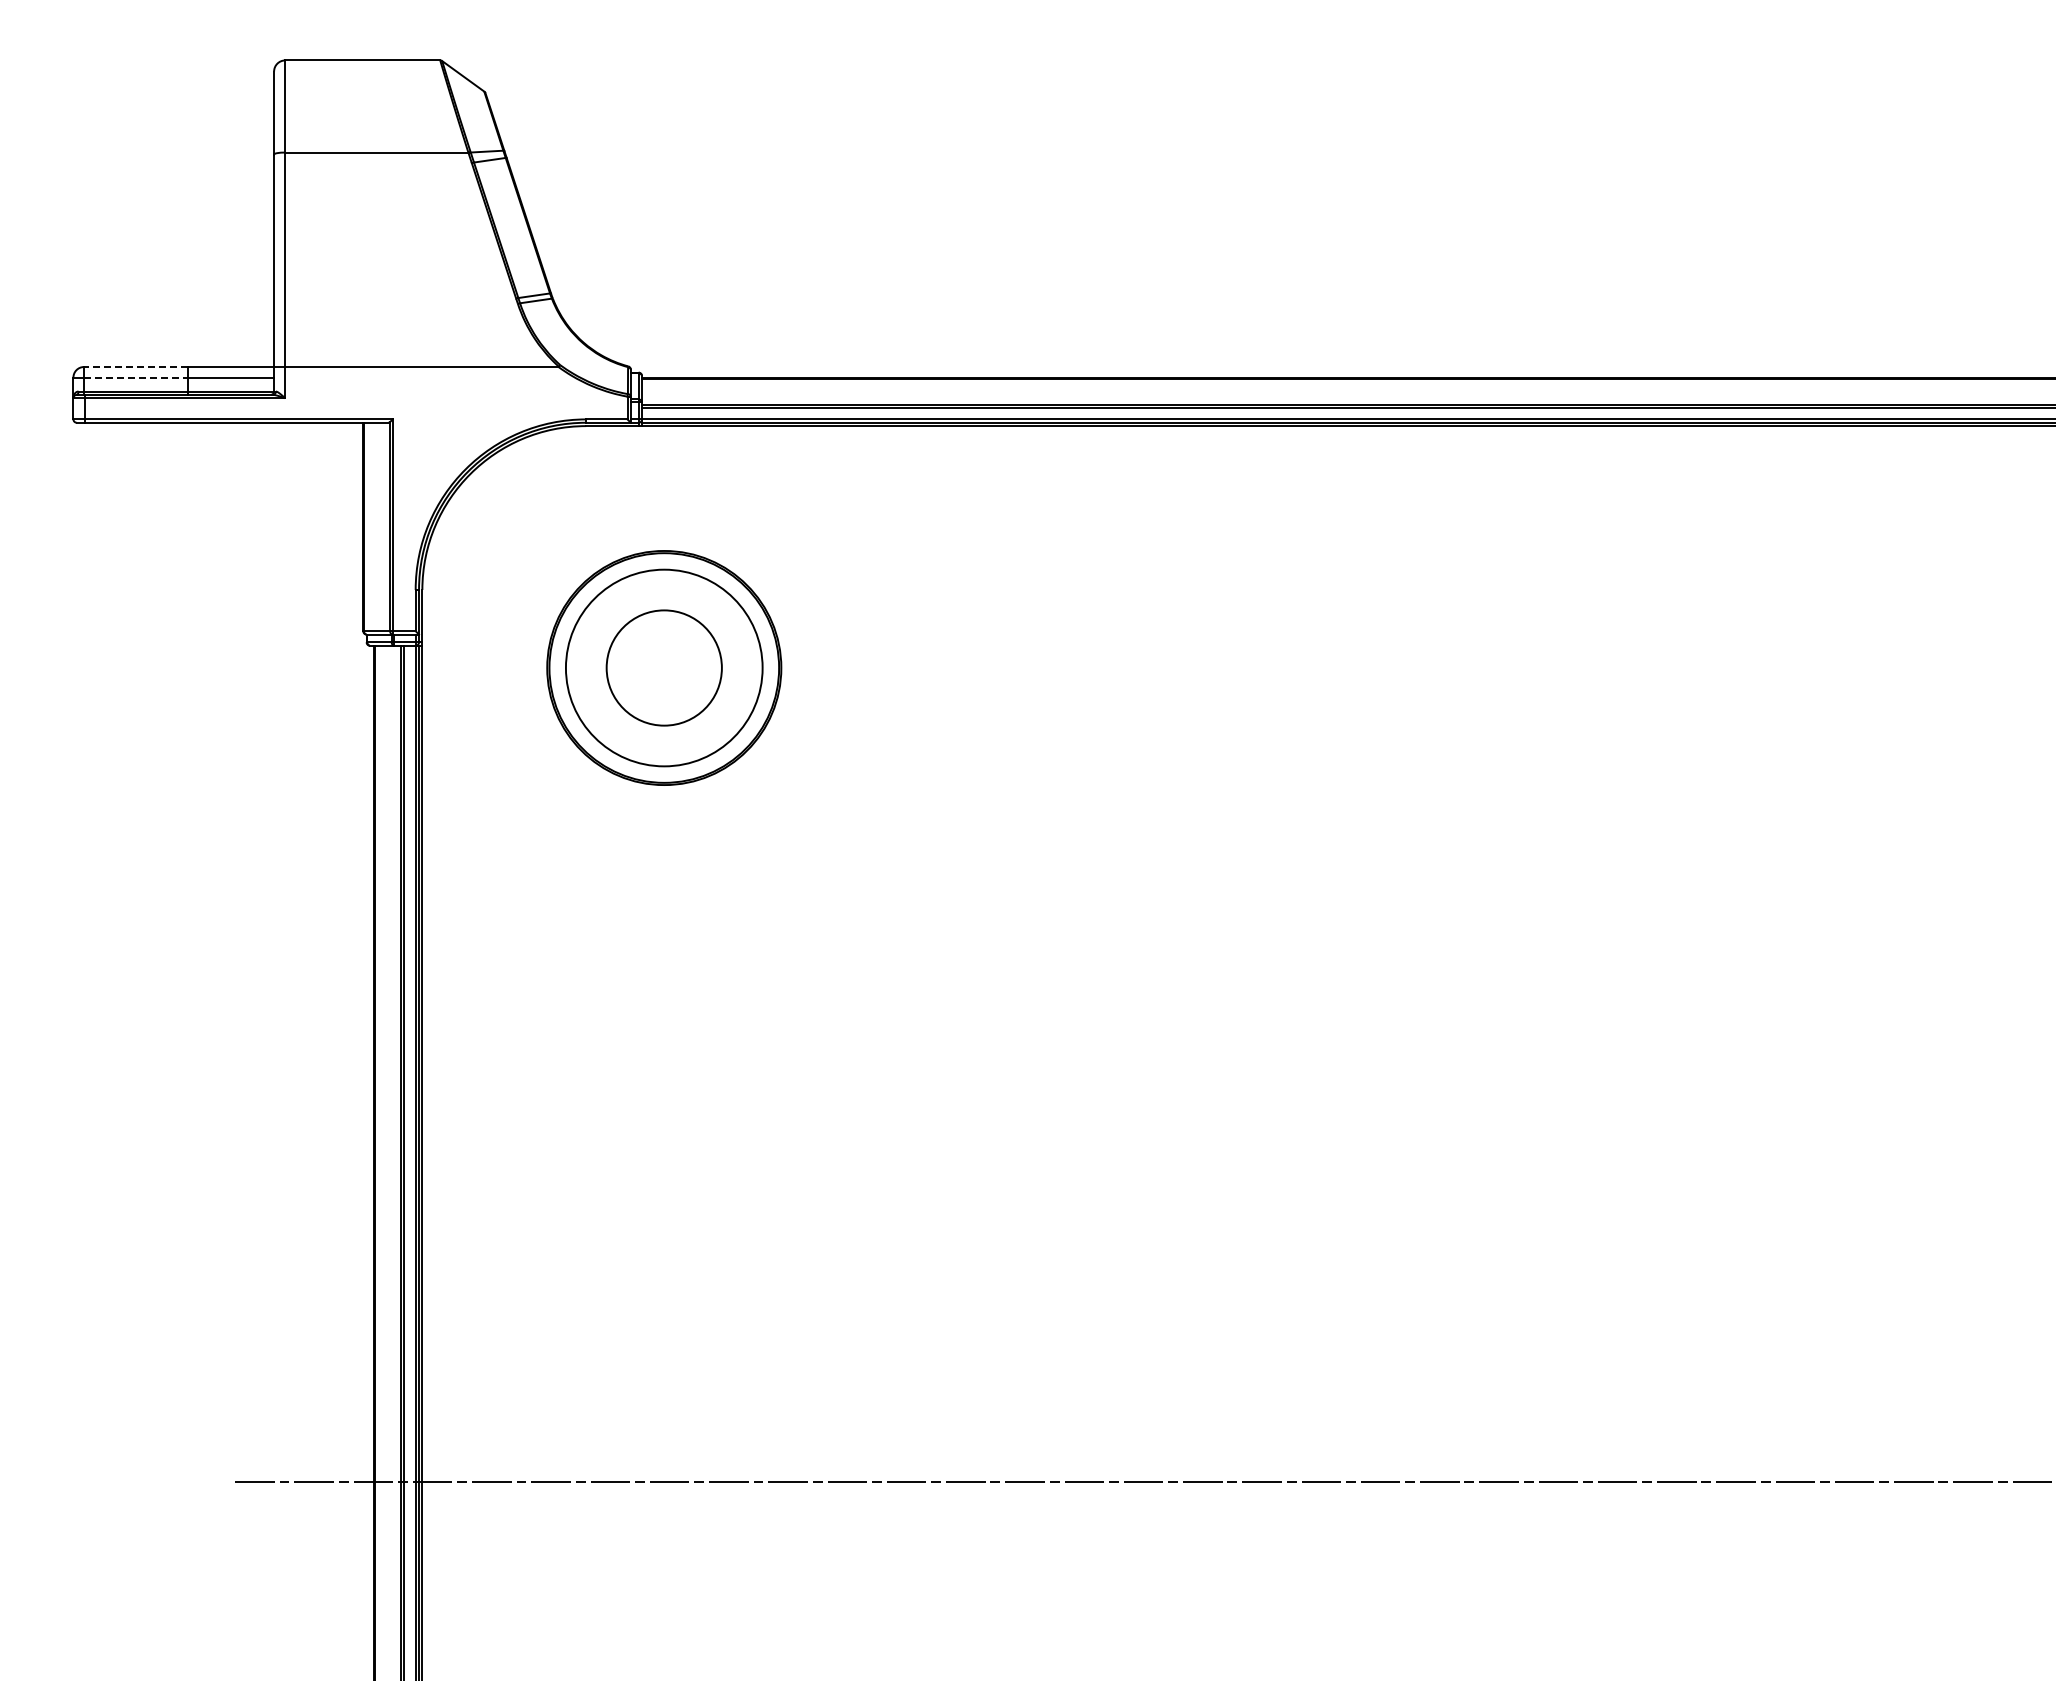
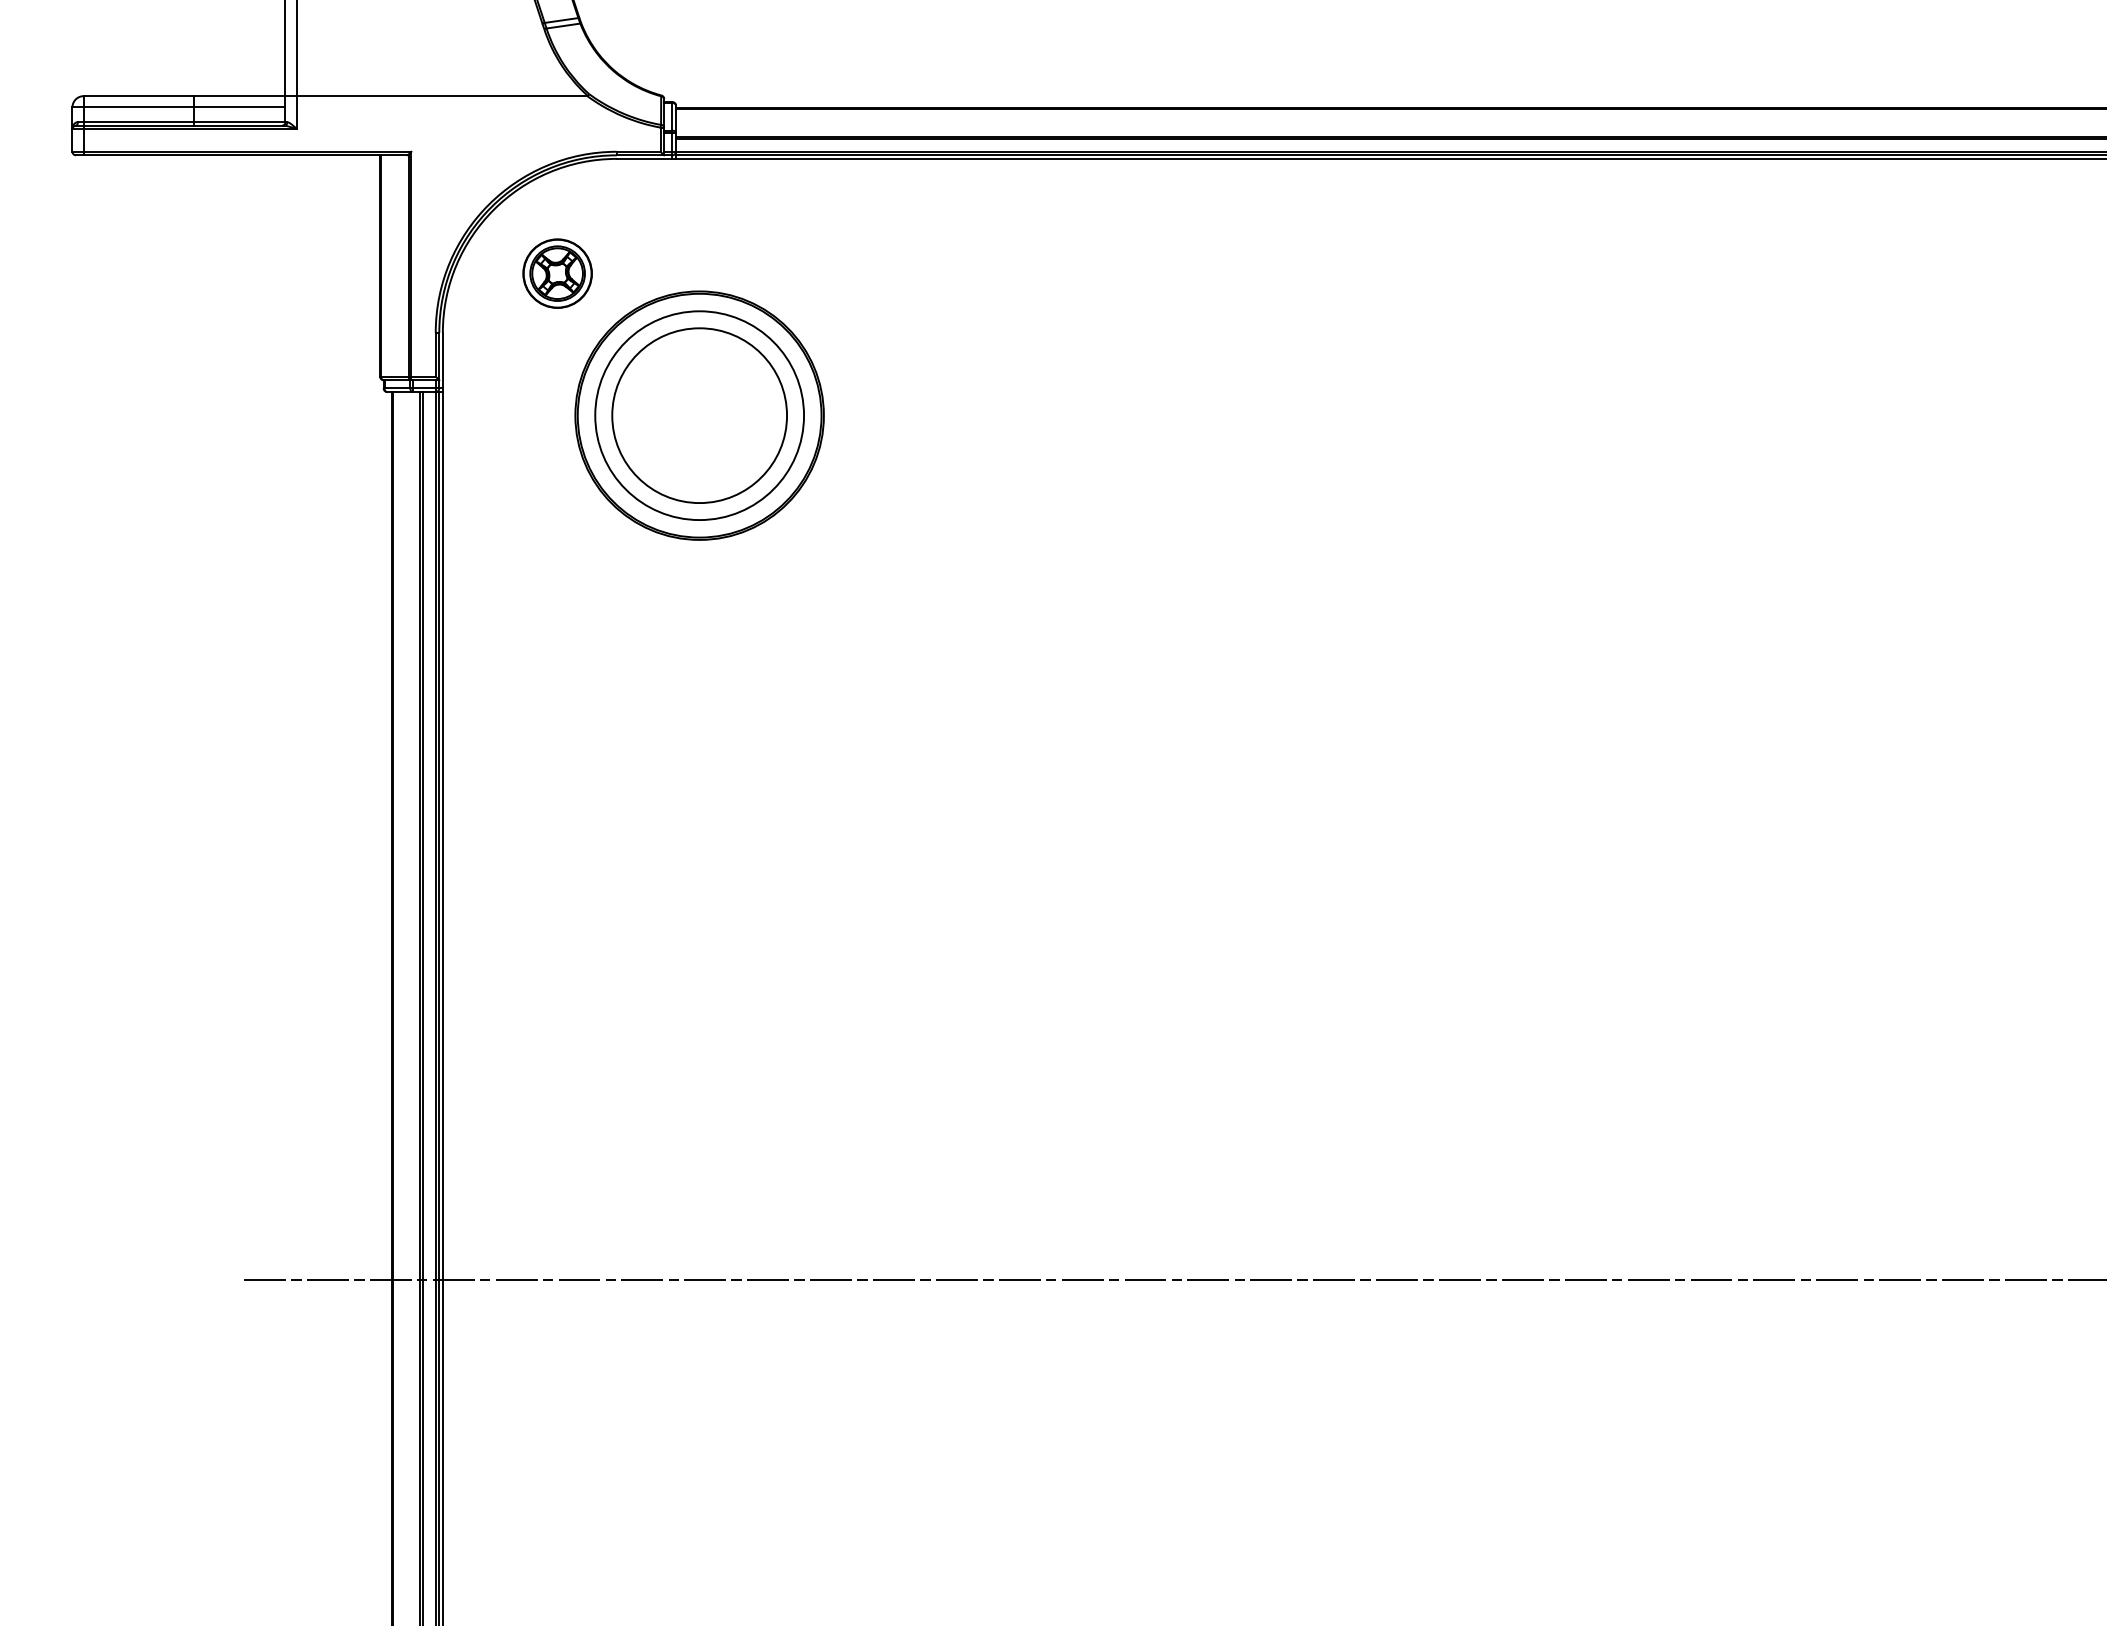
line: (135, 367) -> (138, 96), dashed -> solid
line: (135, 377) -> (138, 107), dashed -> solid
part: (530, 534) -> (557, 273), added
circle: (663, 667) -> (698, 415), size x1.43

